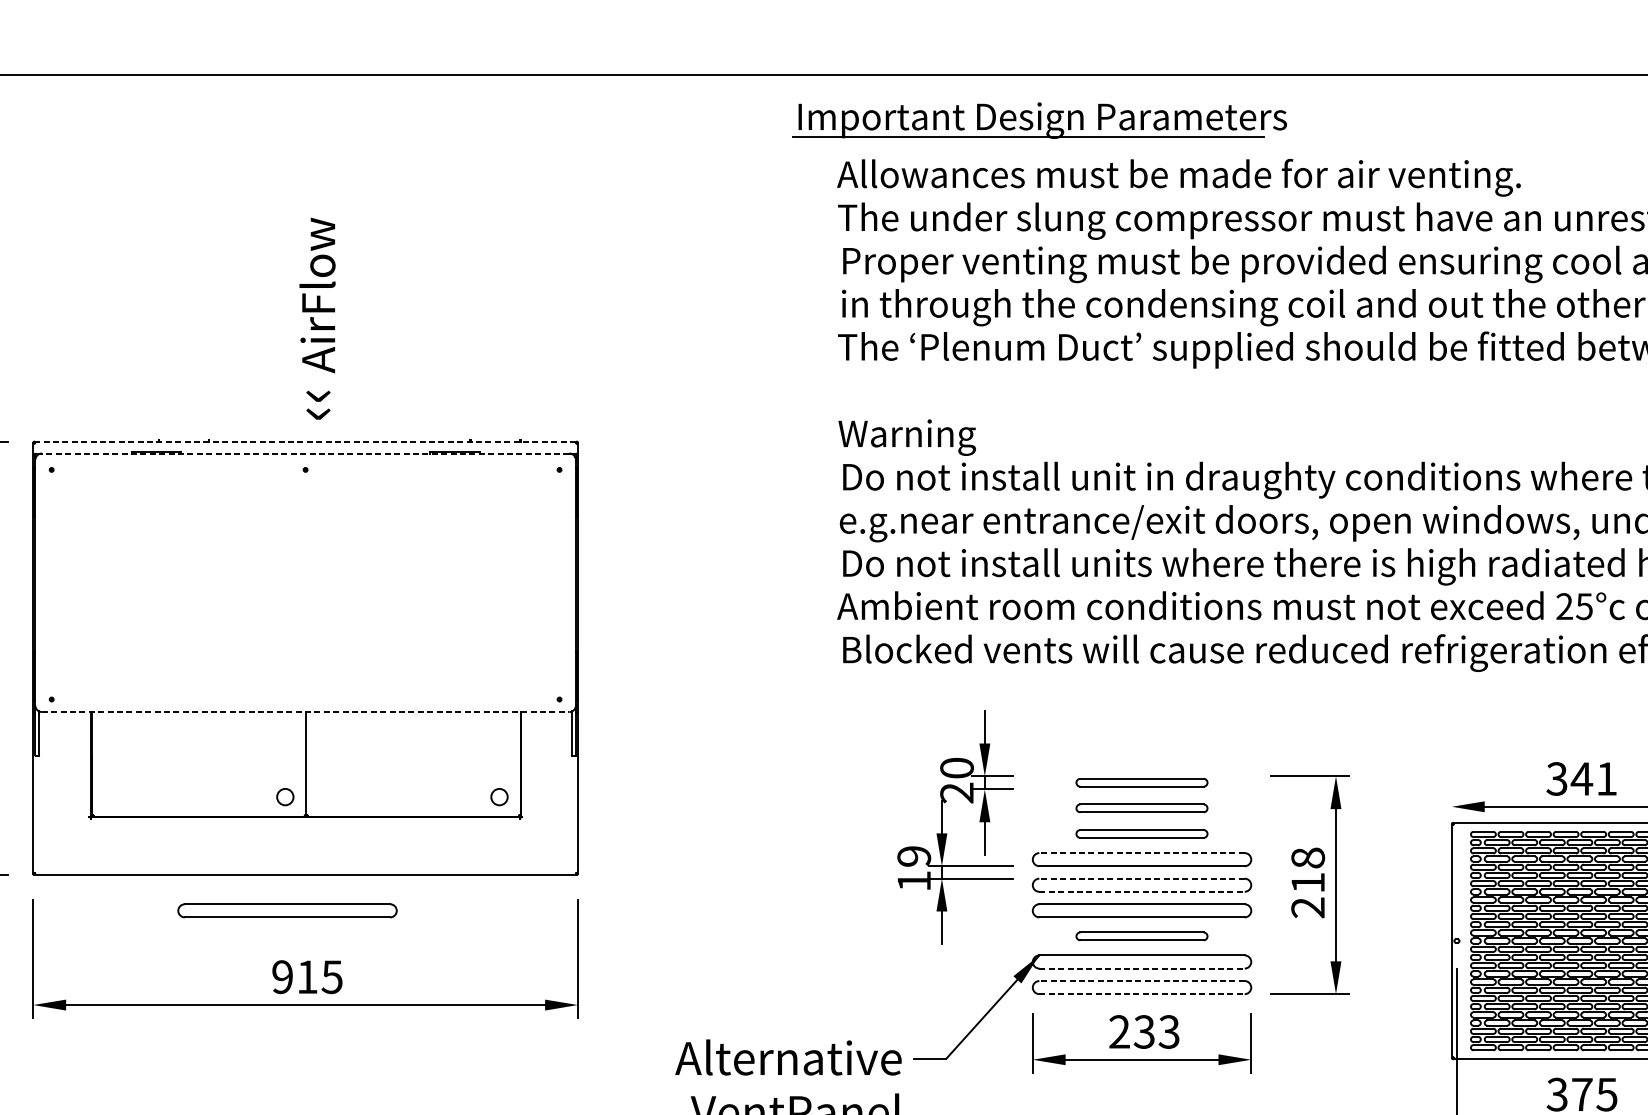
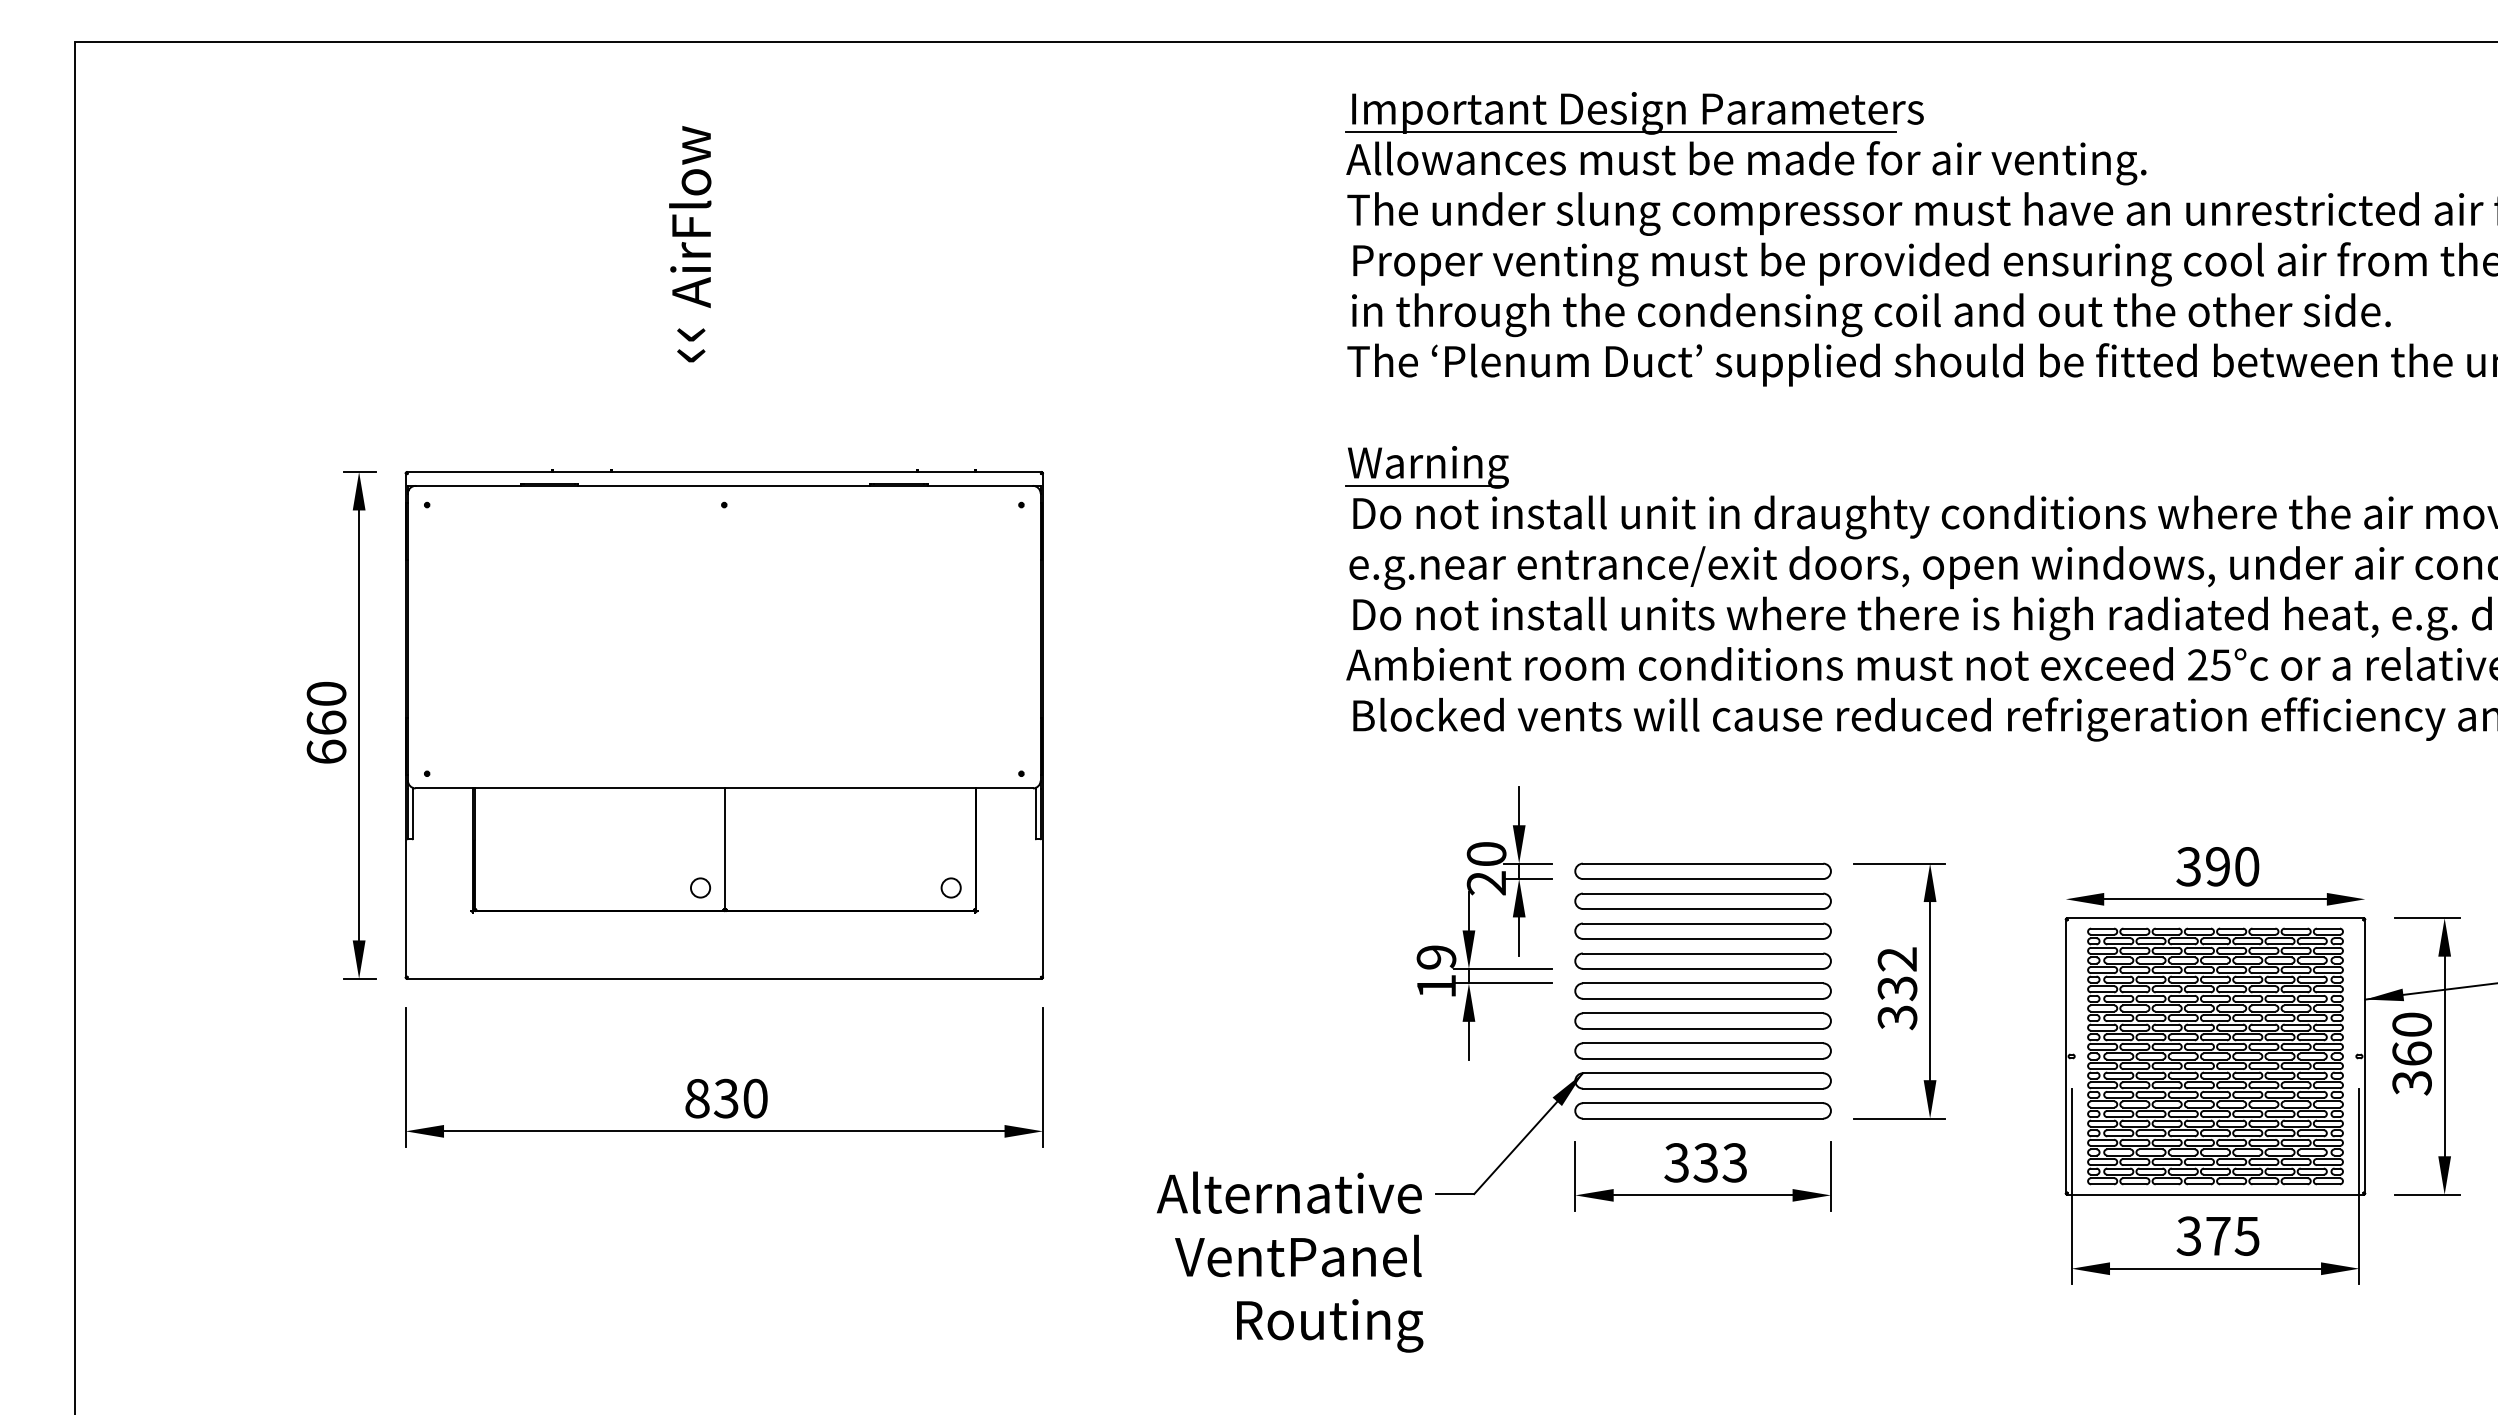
part: (1039, 120) -> (1634, 113), moved
text: (317, 319) -> (690, 244), moved
line: (305, 442) -> (724, 472), dashed -> solid
line: (305, 453) -> (724, 485), dashed -> solid
line: (903, 454) -> (1423, 486), added
line: (305, 712) -> (724, 788), dashed -> solid
text: (1593, 778) -> (2231, 866), 341 -> 390
part: (1141, 782) -> (1702, 870), size x1.67
part: (1141, 807) -> (1702, 900), size x1.67
part: (1141, 833) -> (1702, 930), size x1.67
line: (1141, 853) -> (1702, 953), dashed -> solid
line: (1141, 878) -> (1702, 983), dashed -> solid
text: (1308, 882) -> (1897, 988), 218 -> 332
line: (1142, 891) -> (1703, 998), dashed -> solid
part: (286, 910) -> (702, 1020), removed
part: (1141, 935) -> (1702, 1050), size x1.67
line: (1142, 968) -> (1703, 1088), dashed -> solid
text: (307, 976) -> (726, 1098), 915 -> 830
line: (1141, 981) -> (1702, 1103), dashed -> solid
line: (1142, 994) -> (1703, 1118), dashed -> solid
text: (1119, 1031) -> (1676, 1162), 233 -> 333

